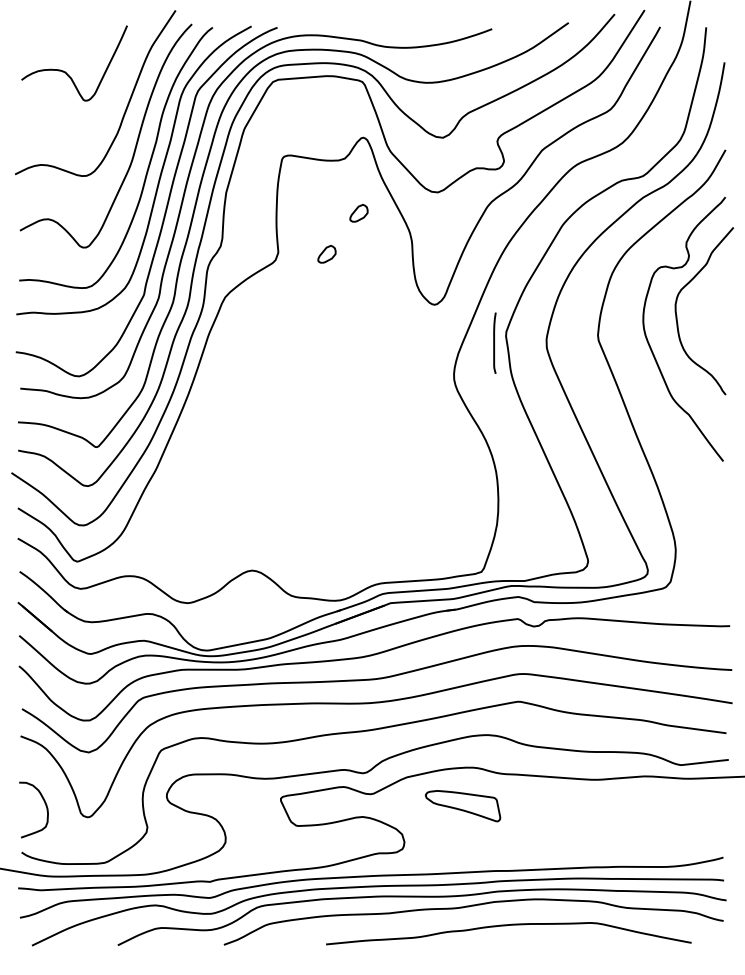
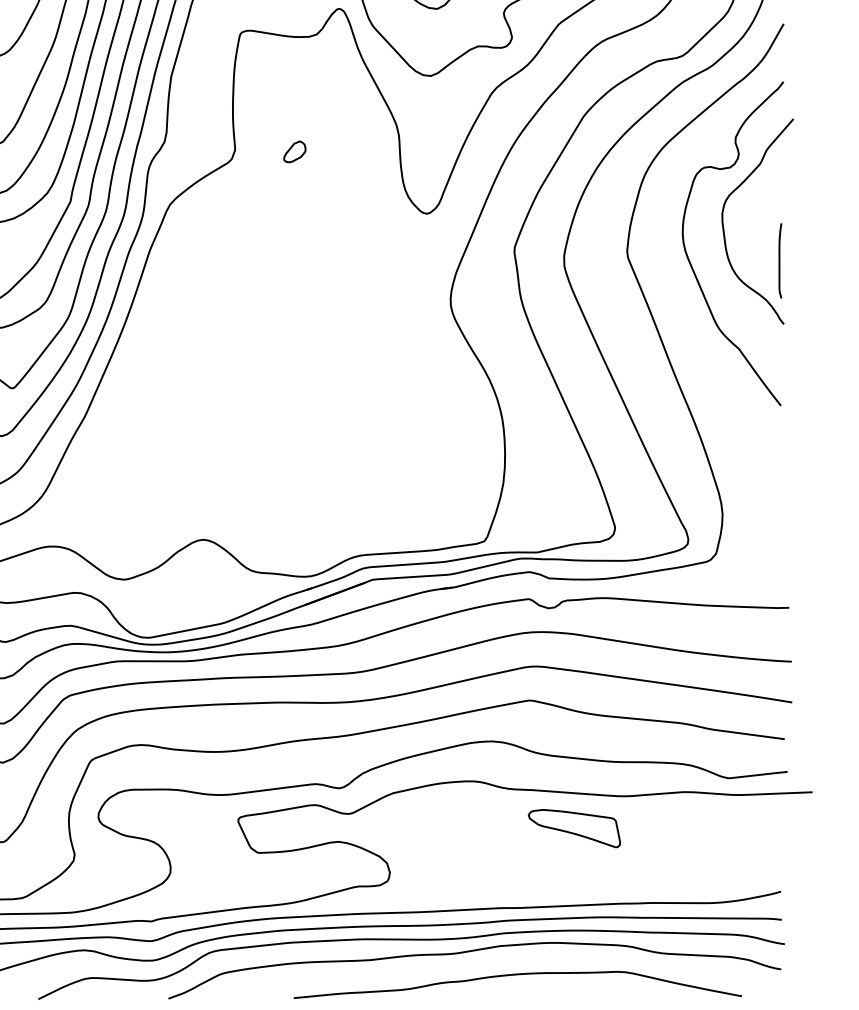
part: (358, 213) -> (333, 101), removed
line: (494, 342) -> (779, 260), moved
part: (462, 806) -> (573, 829), moved

